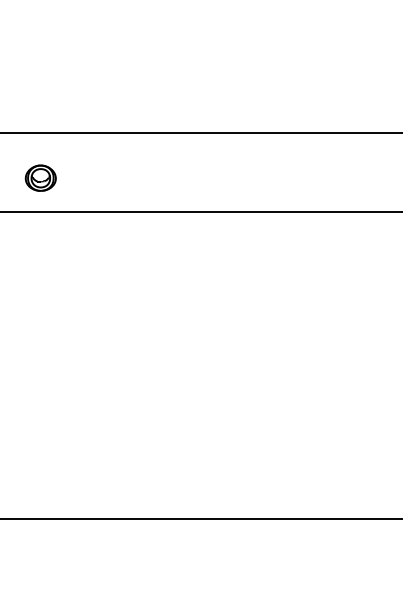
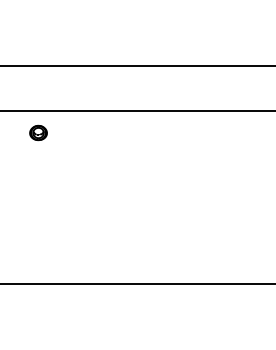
part: (40, 177) -> (38, 132), moved

